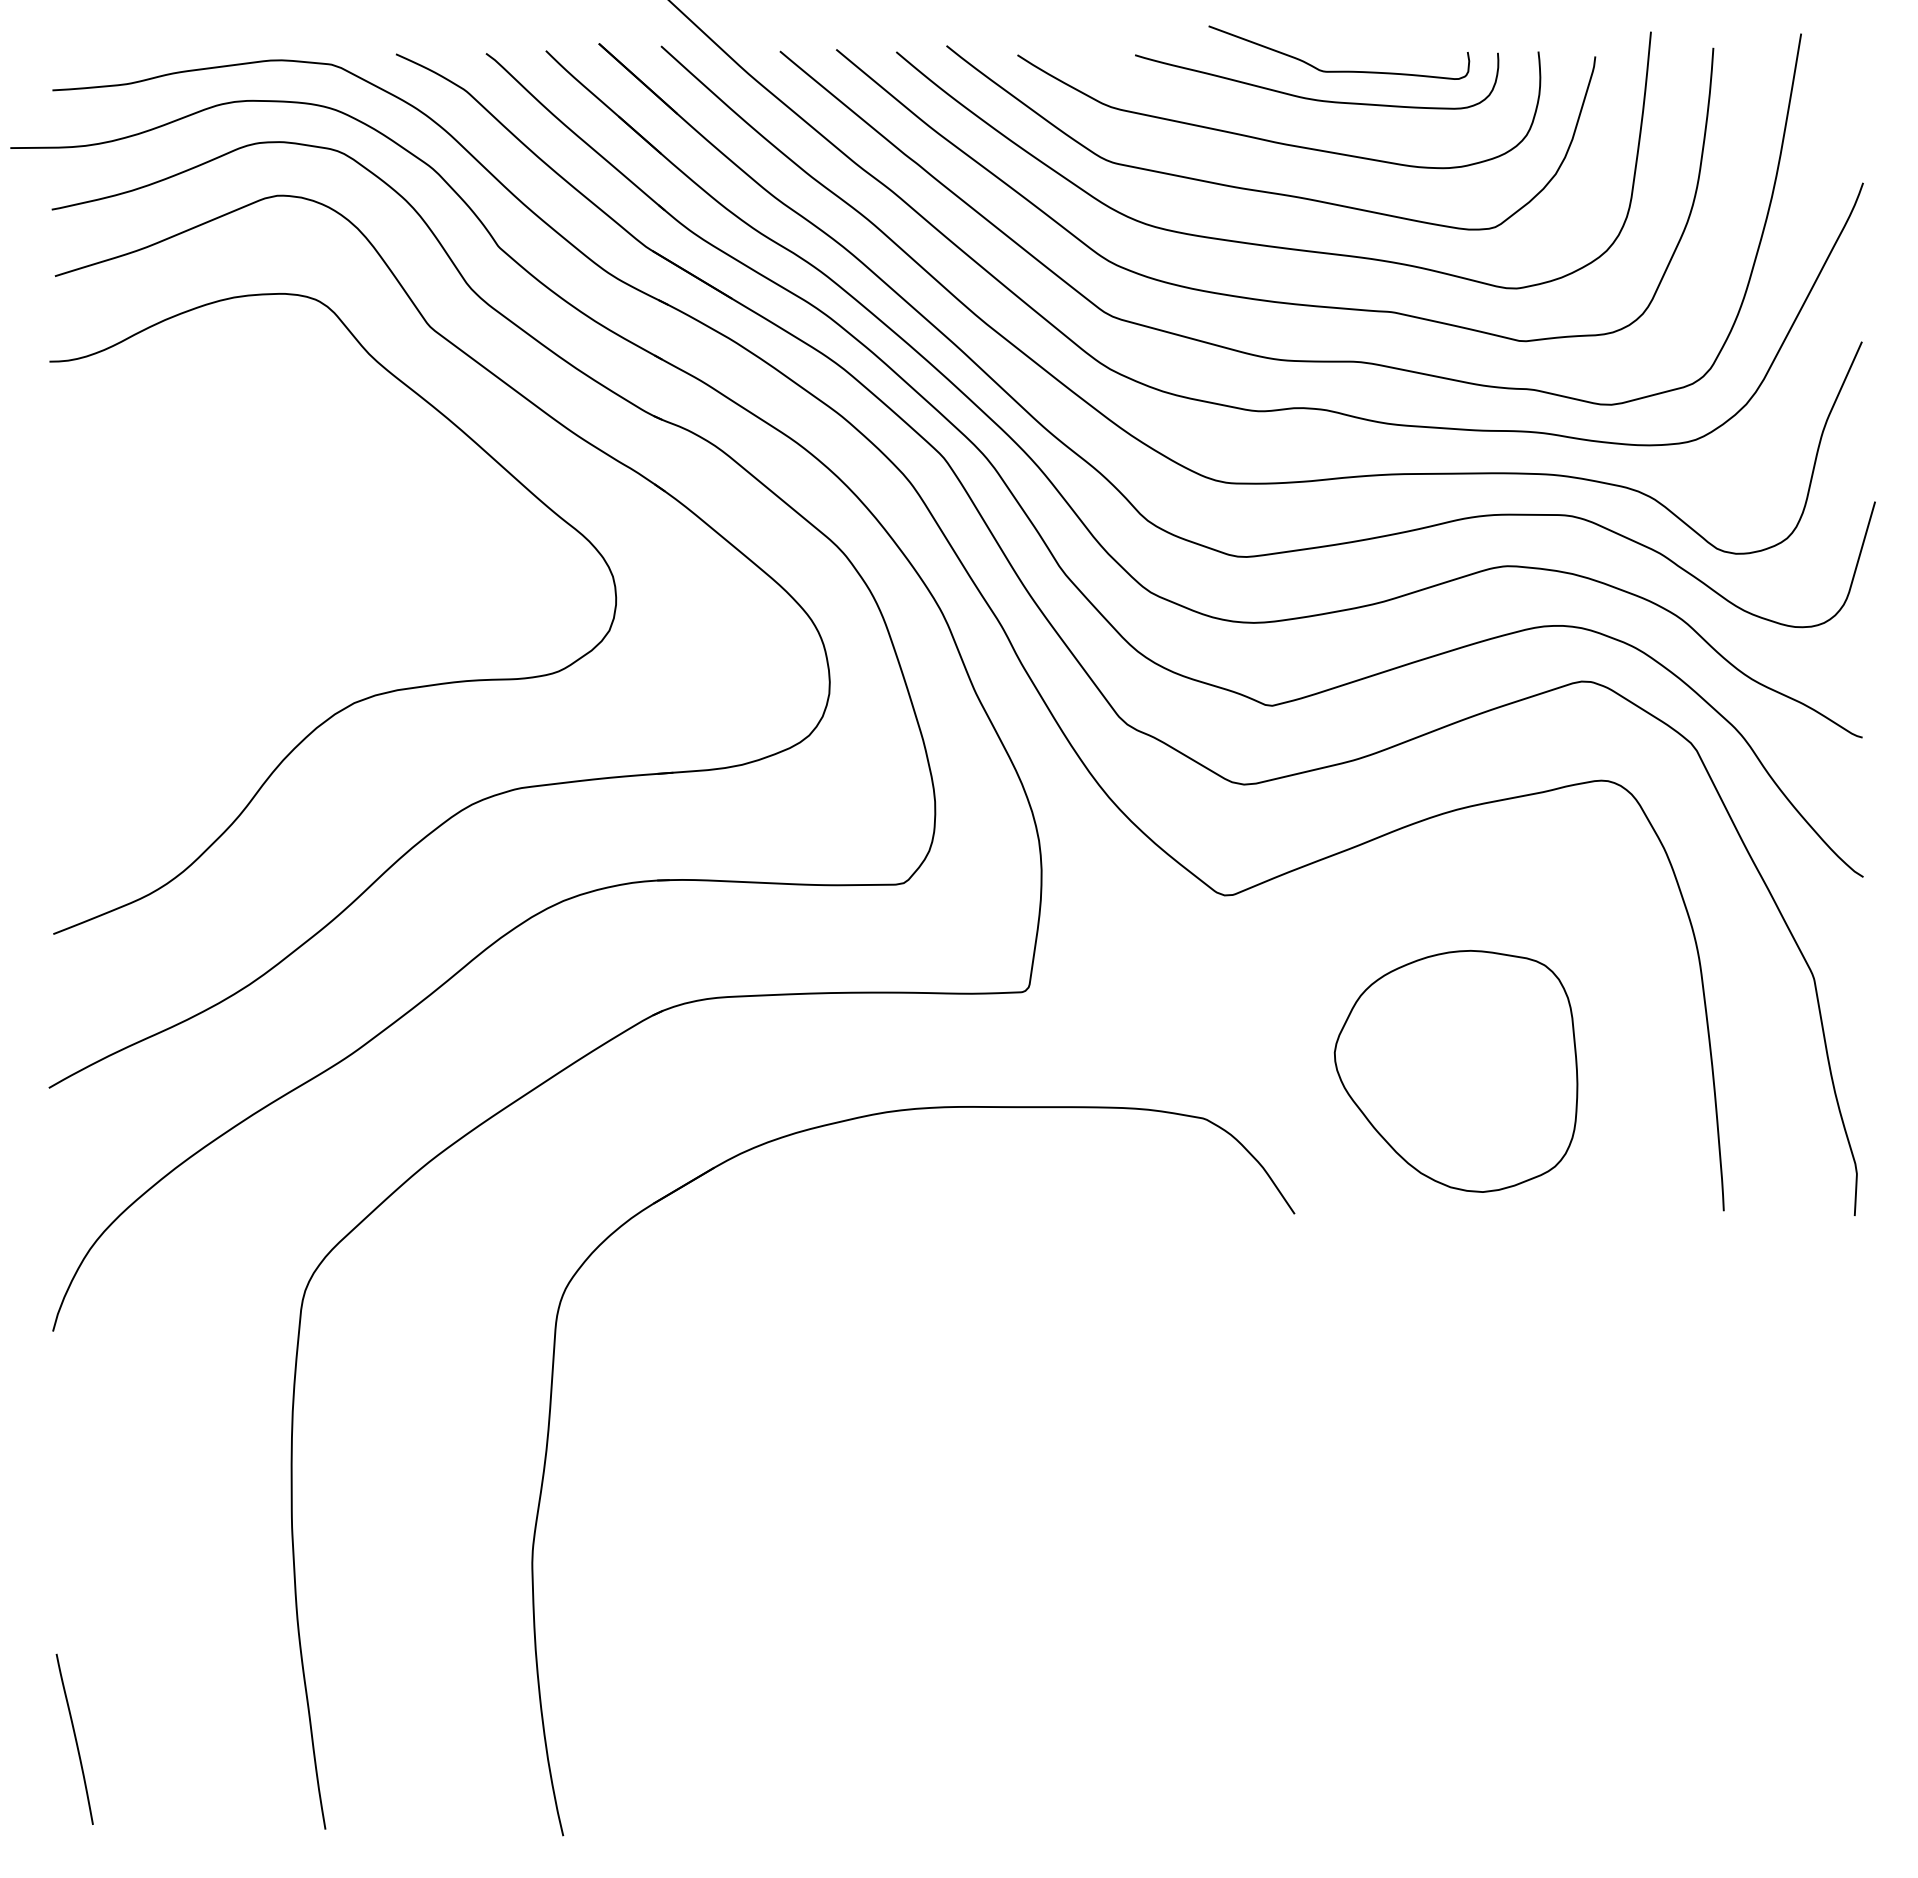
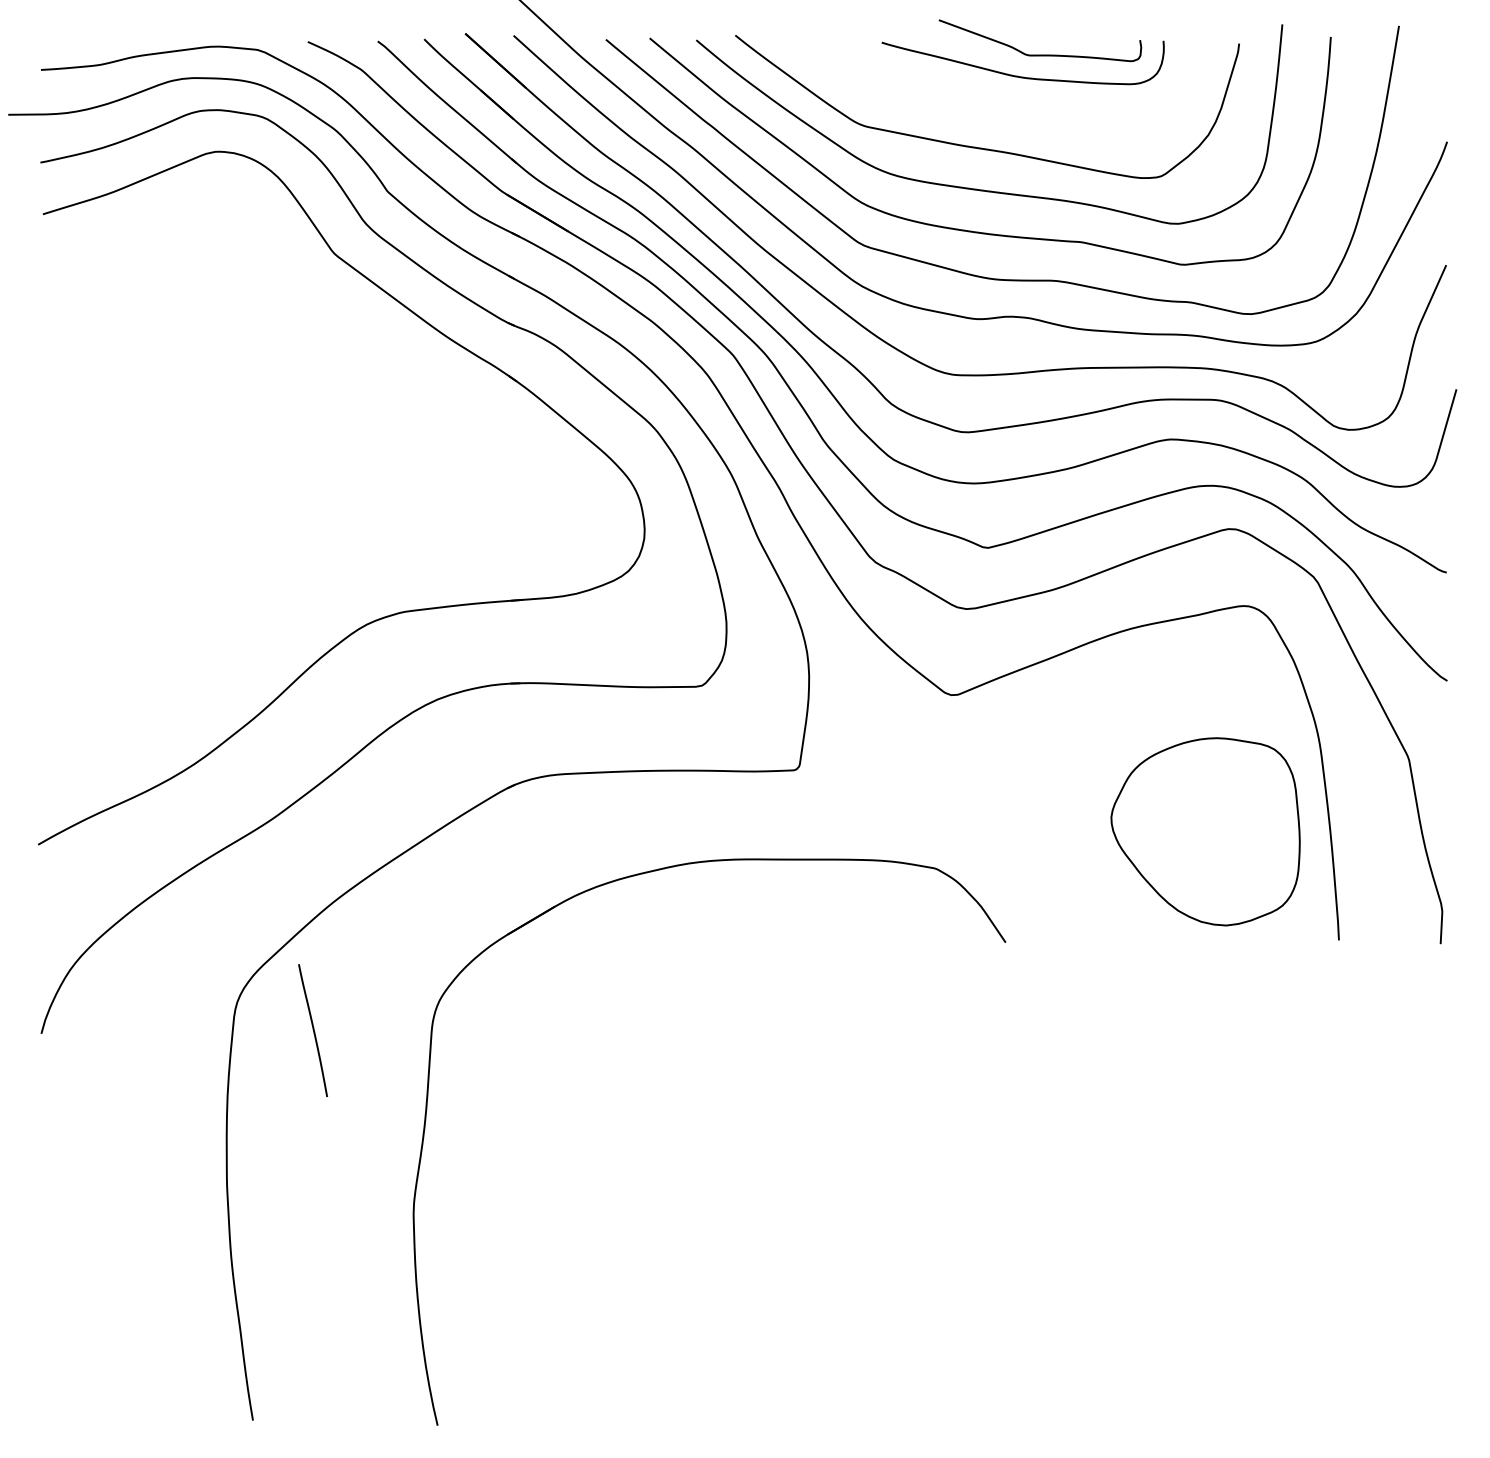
curve: (1272, 140) -> (988, 108), removed
curve: (363, 698) -> (282, 542), removed
part: (1455, 1070) -> (1205, 831), moved
curve: (74, 1738) -> (312, 1029), moved

